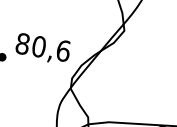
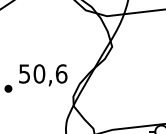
text: (22, 43) -> (24, 73), 80,6 -> 50,6

